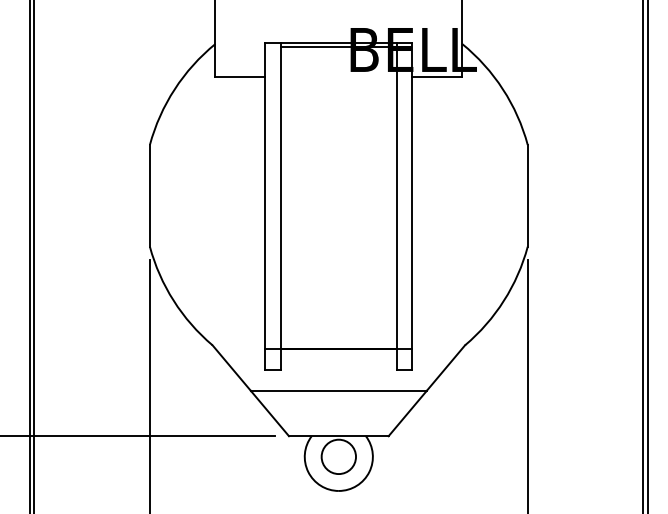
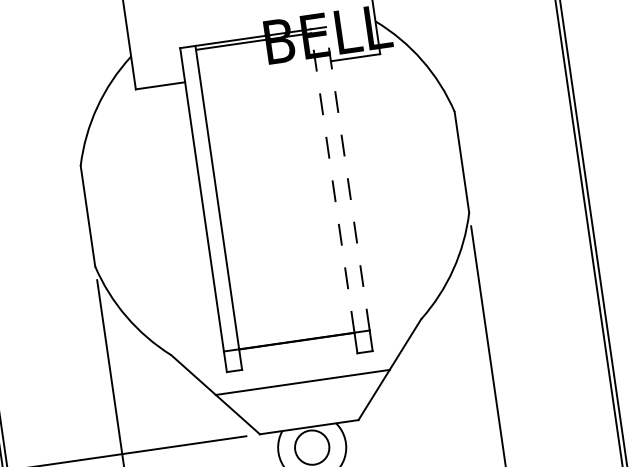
line: (397, 195) -> (332, 180), solid -> dashed
line: (412, 195) -> (347, 178), solid -> dashed

